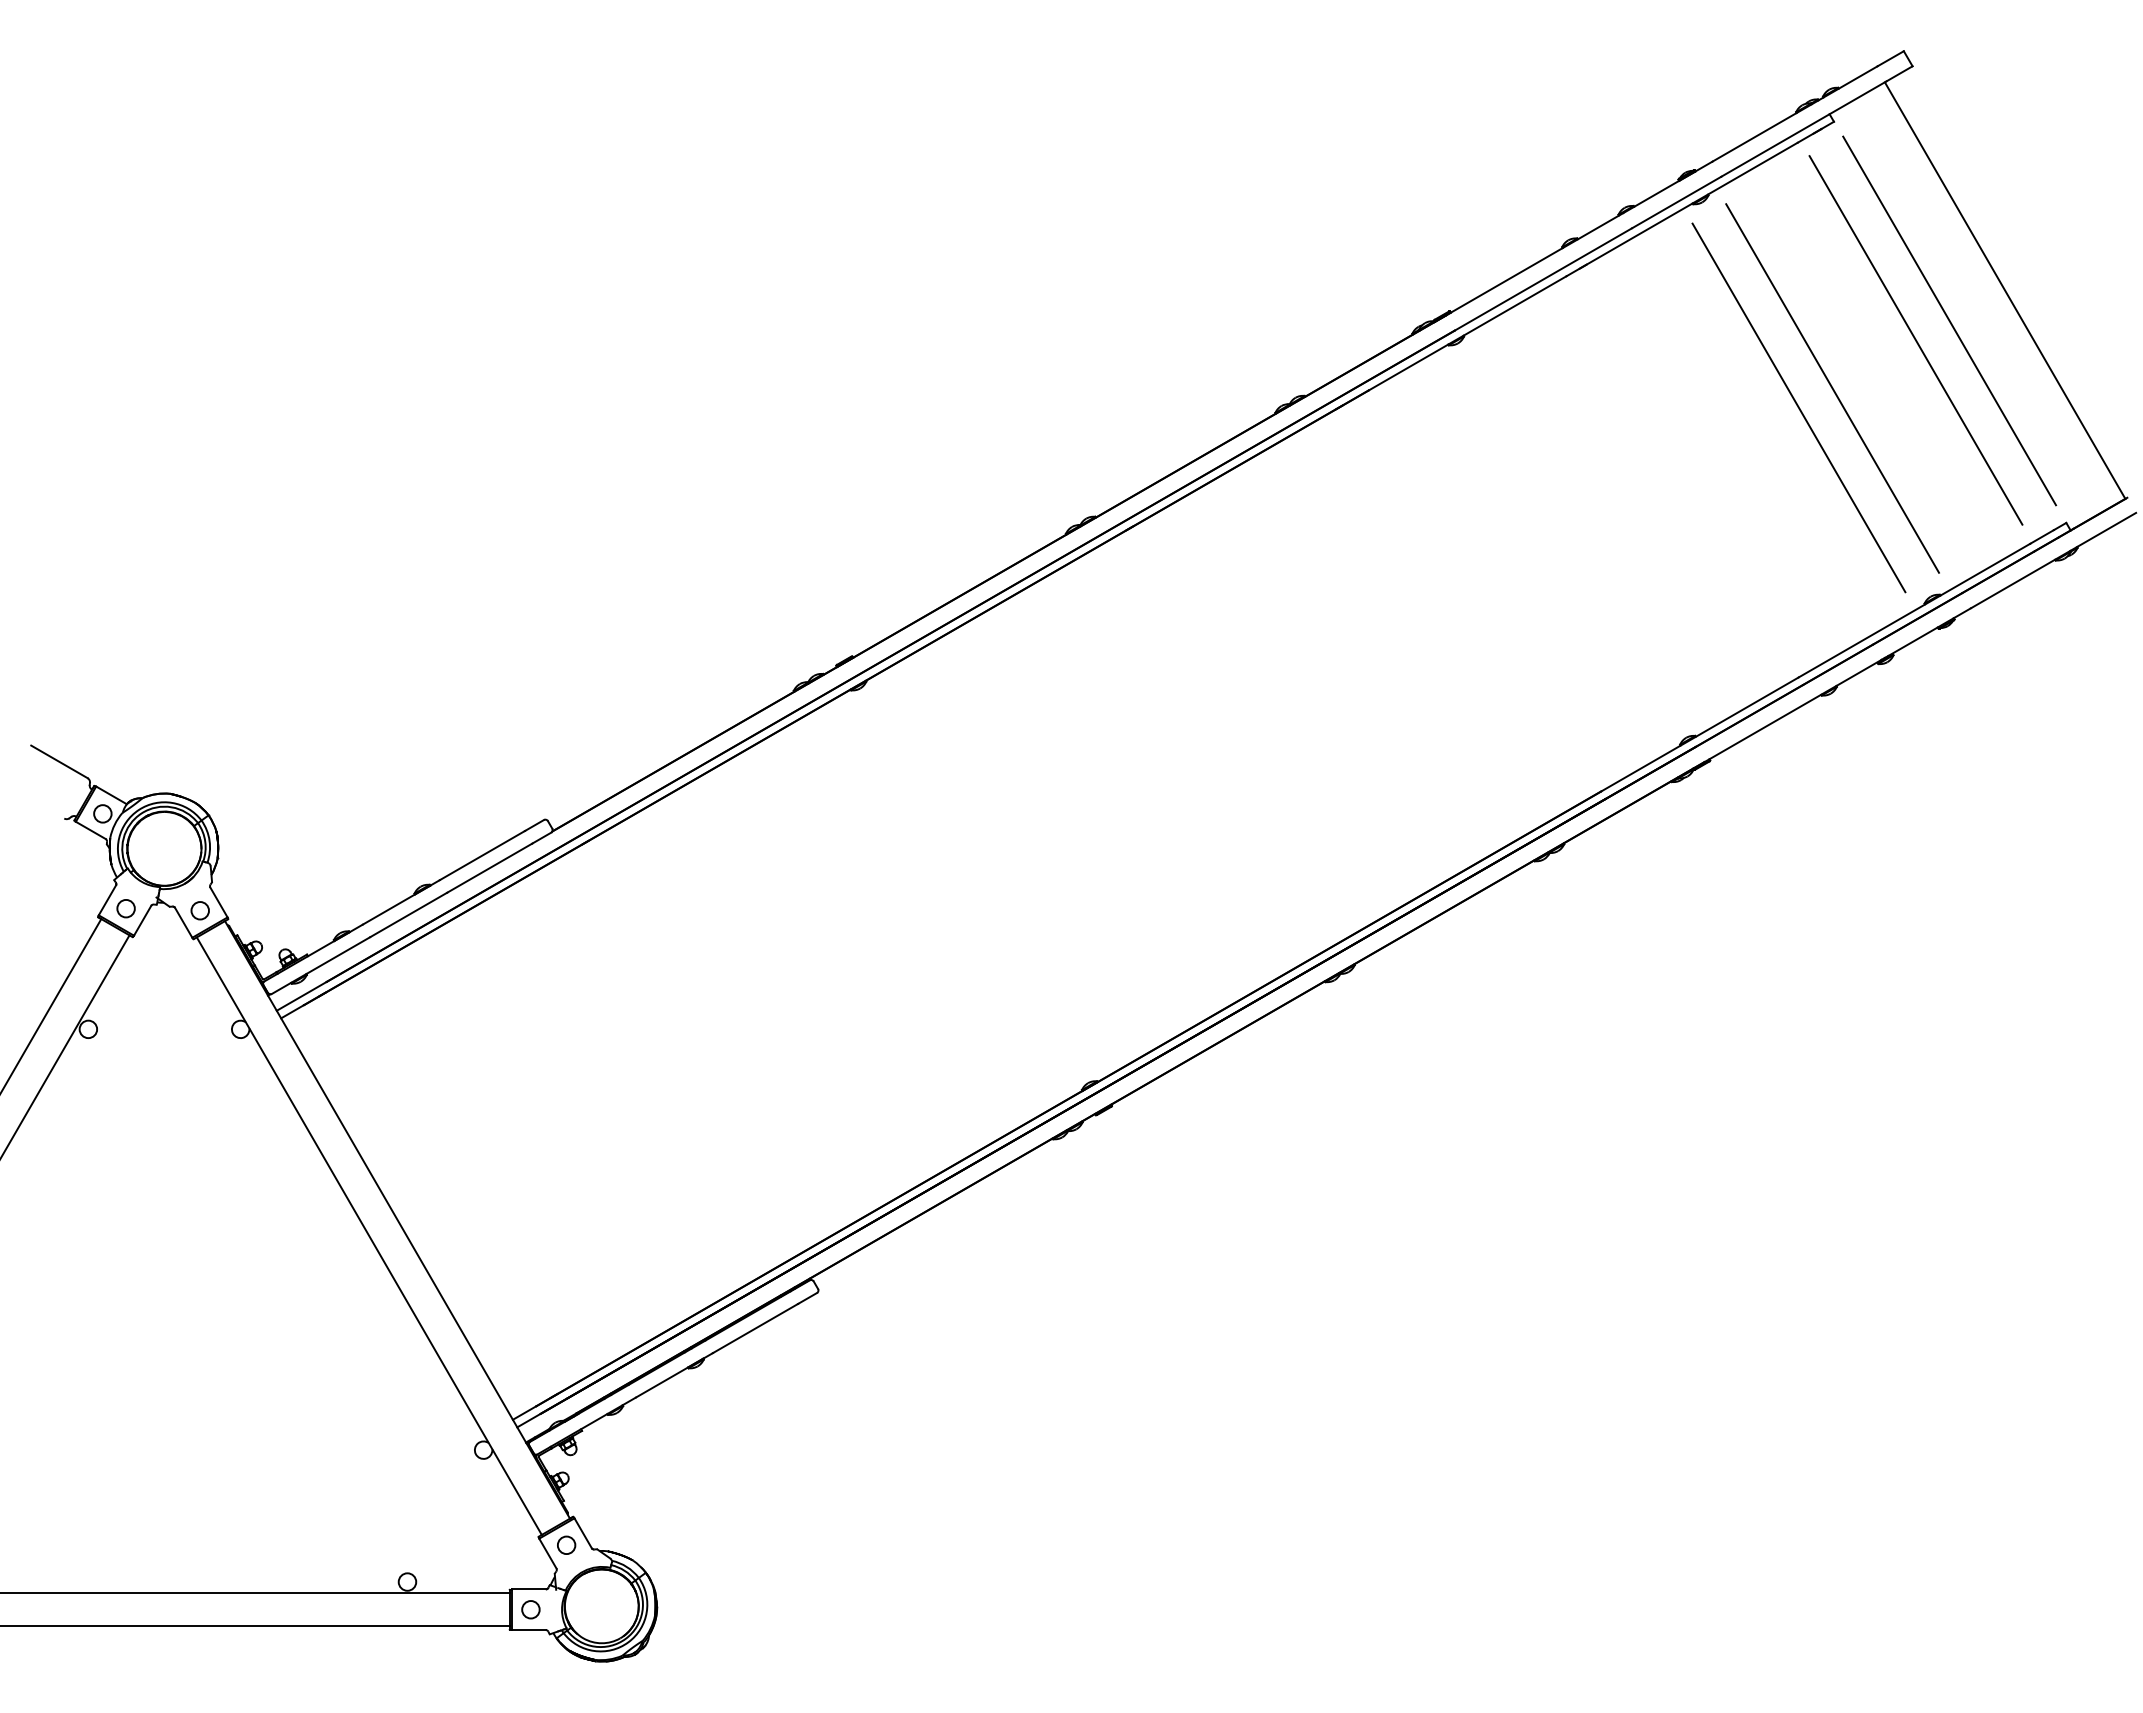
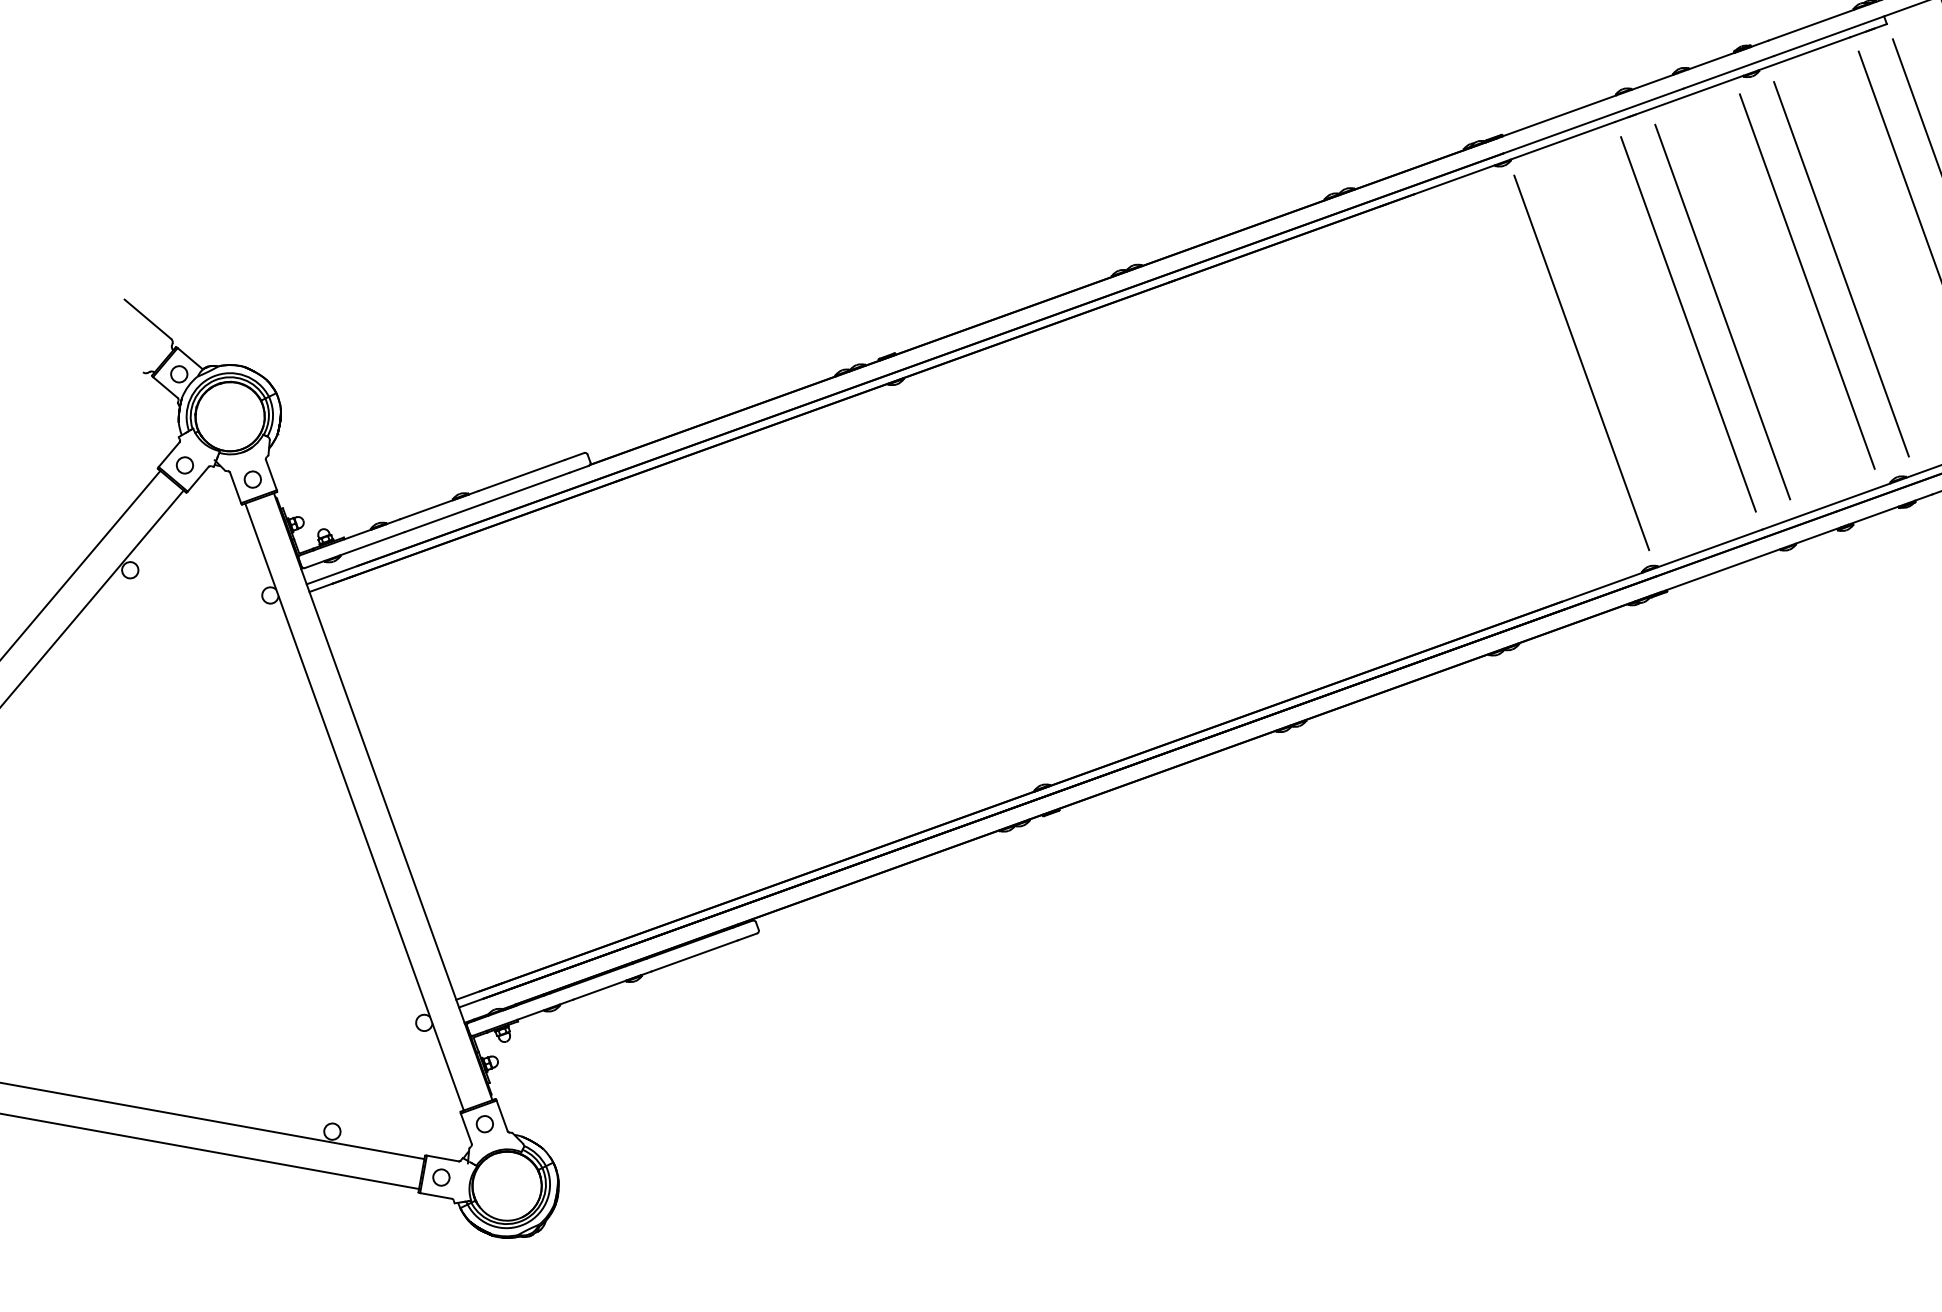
line: (1715, 455) -> (1722, 311), added
line: (1681, 475) -> (1688, 324), added
line: (1576, 535) -> (1581, 362), added

